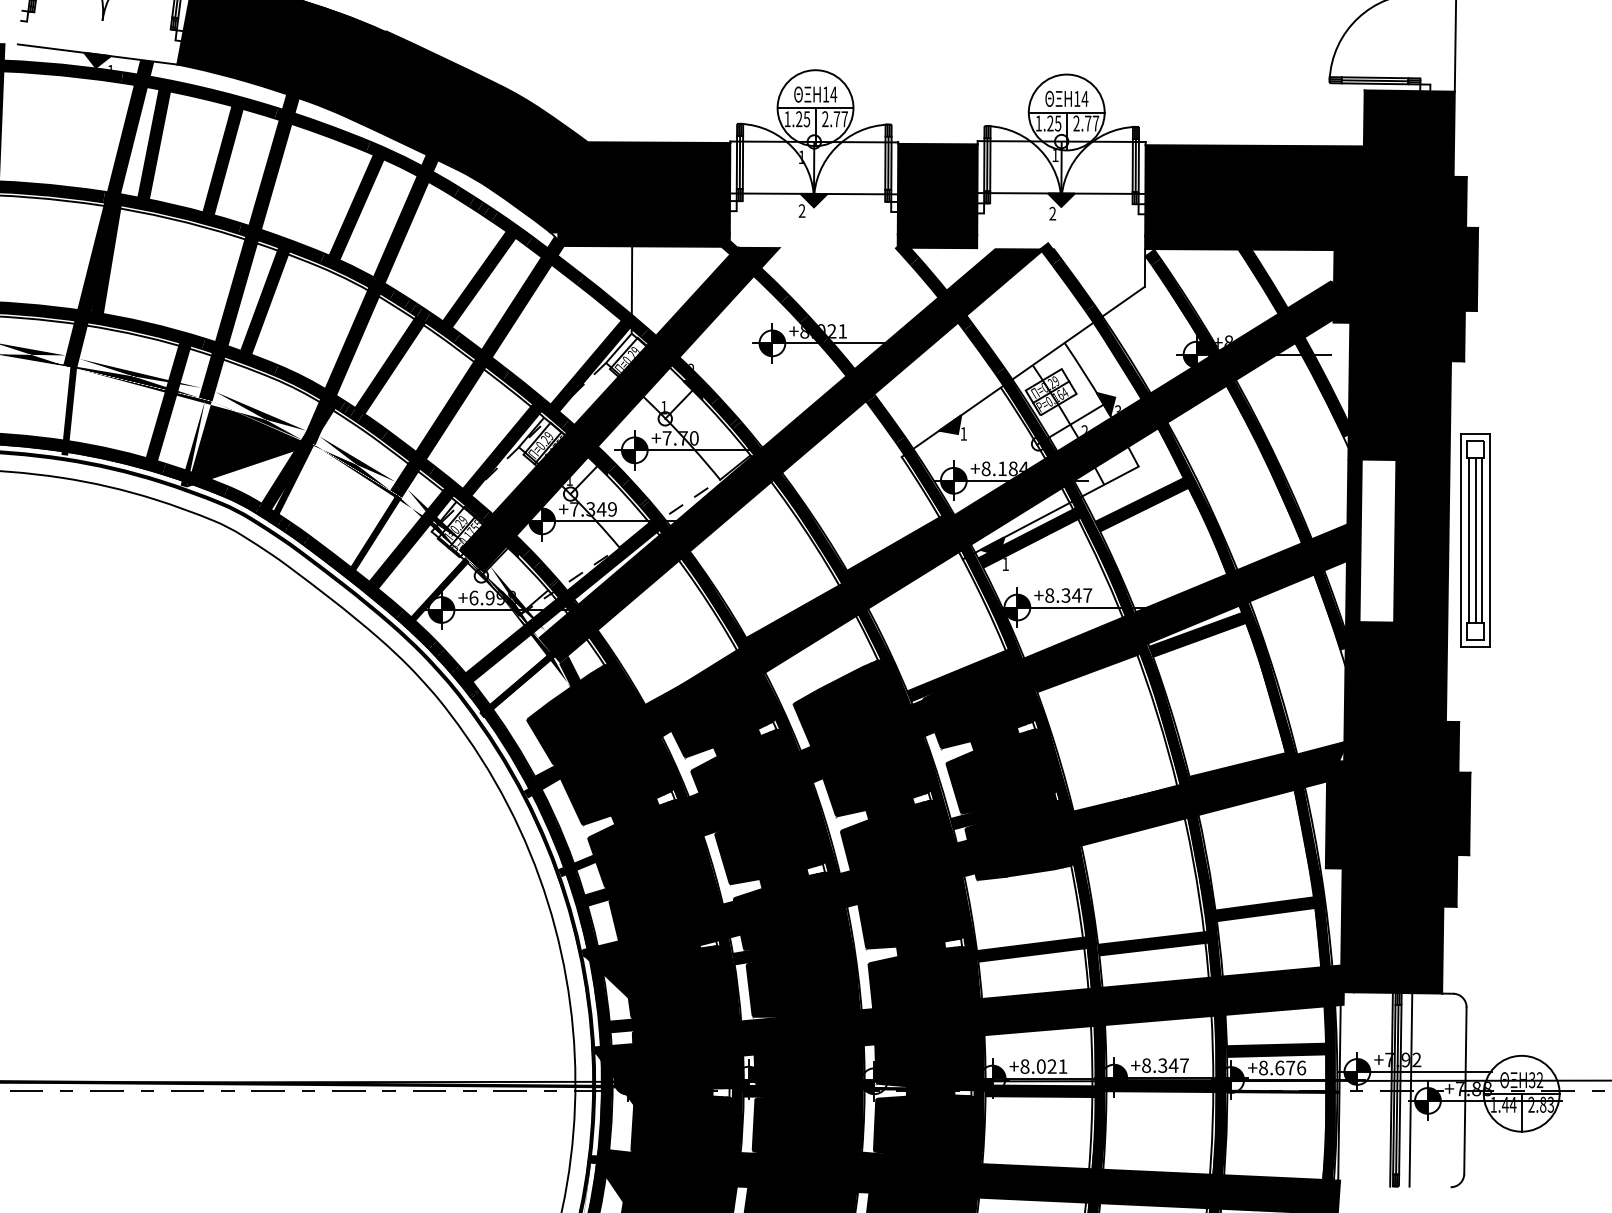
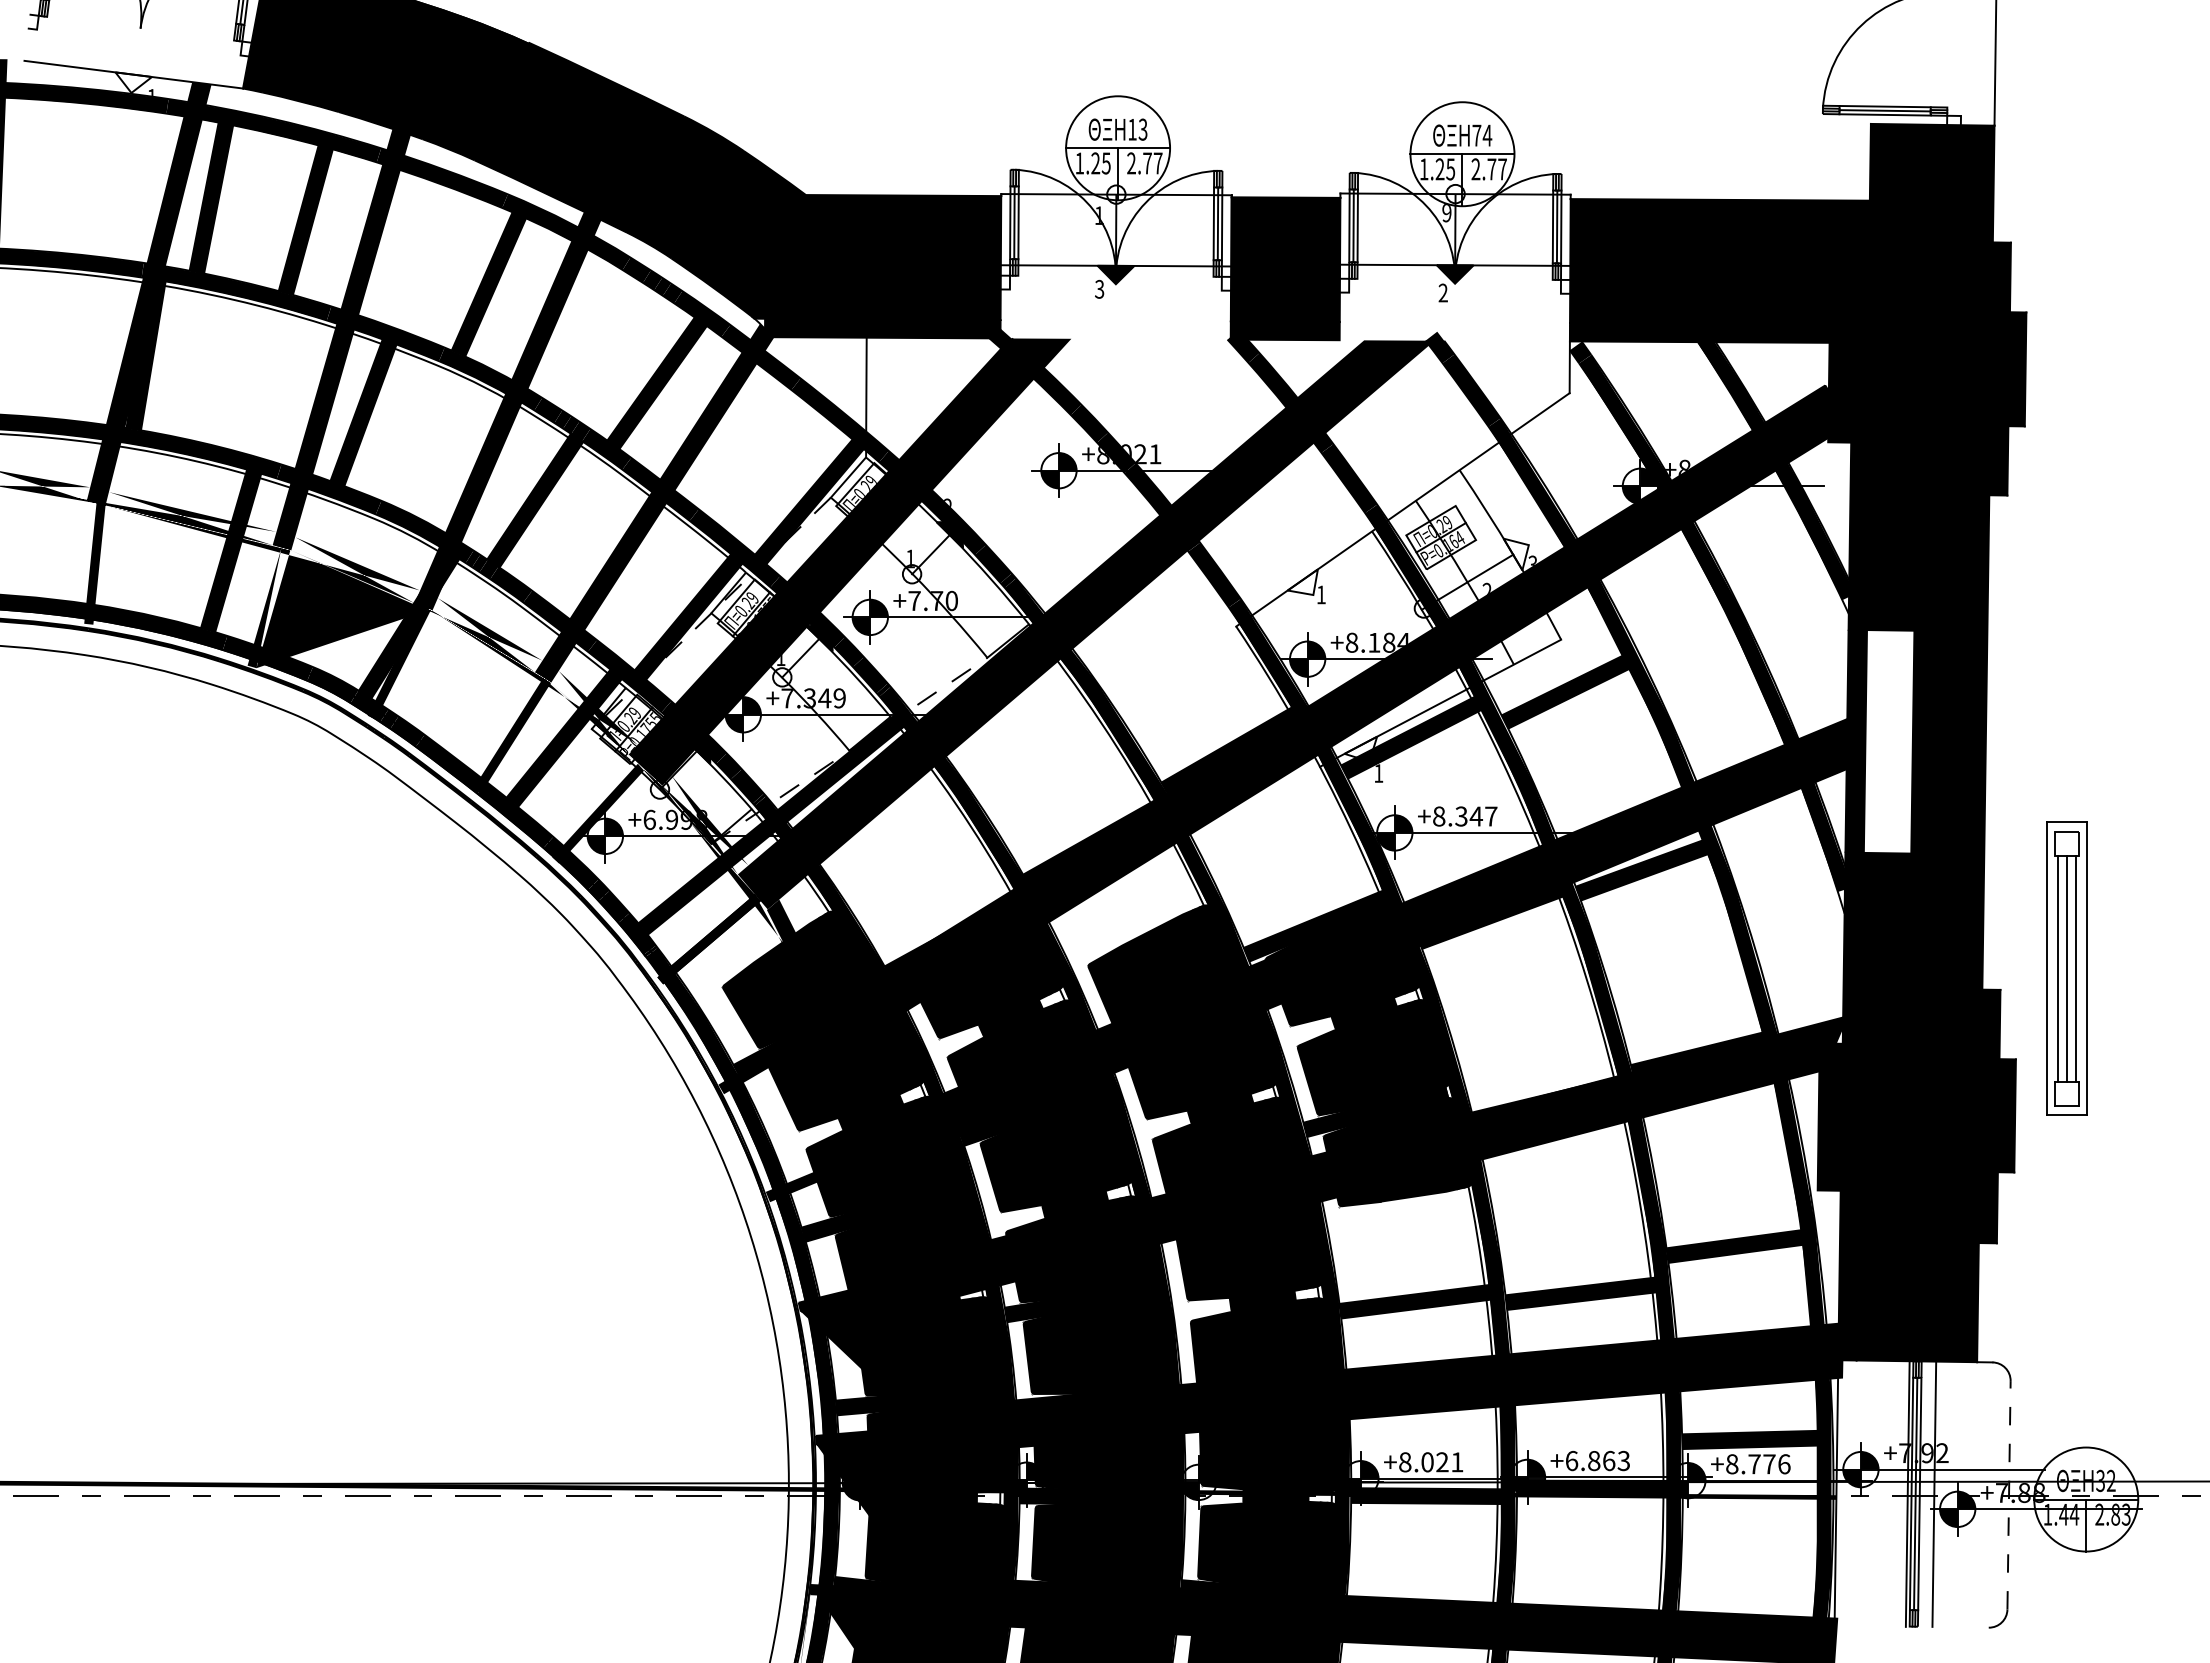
fill: (97, 60) -> (133, 82), removed
text: (833, 94) -> (1142, 129), 14 -> 13
text: (1076, 98) -> (1476, 135), 14 -> 74
text: (1055, 155) -> (1446, 213), 1 -> 9
text: (801, 211) -> (1099, 289), 2 -> 3
fill: (1105, 404) -> (1515, 554), removed
fill: (950, 424) -> (1302, 582), removed
part: (1475, 540) -> (2066, 968), moved
fill: (992, 545) -> (1360, 748), removed
text: (1165, 1065) -> (1597, 1460), +8.347 -> +6.863
text: (1279, 1068) -> (1754, 1464), +8.676 -> +8.776
line: (1465, 1090) -> (2009, 1494), solid -> dashed

